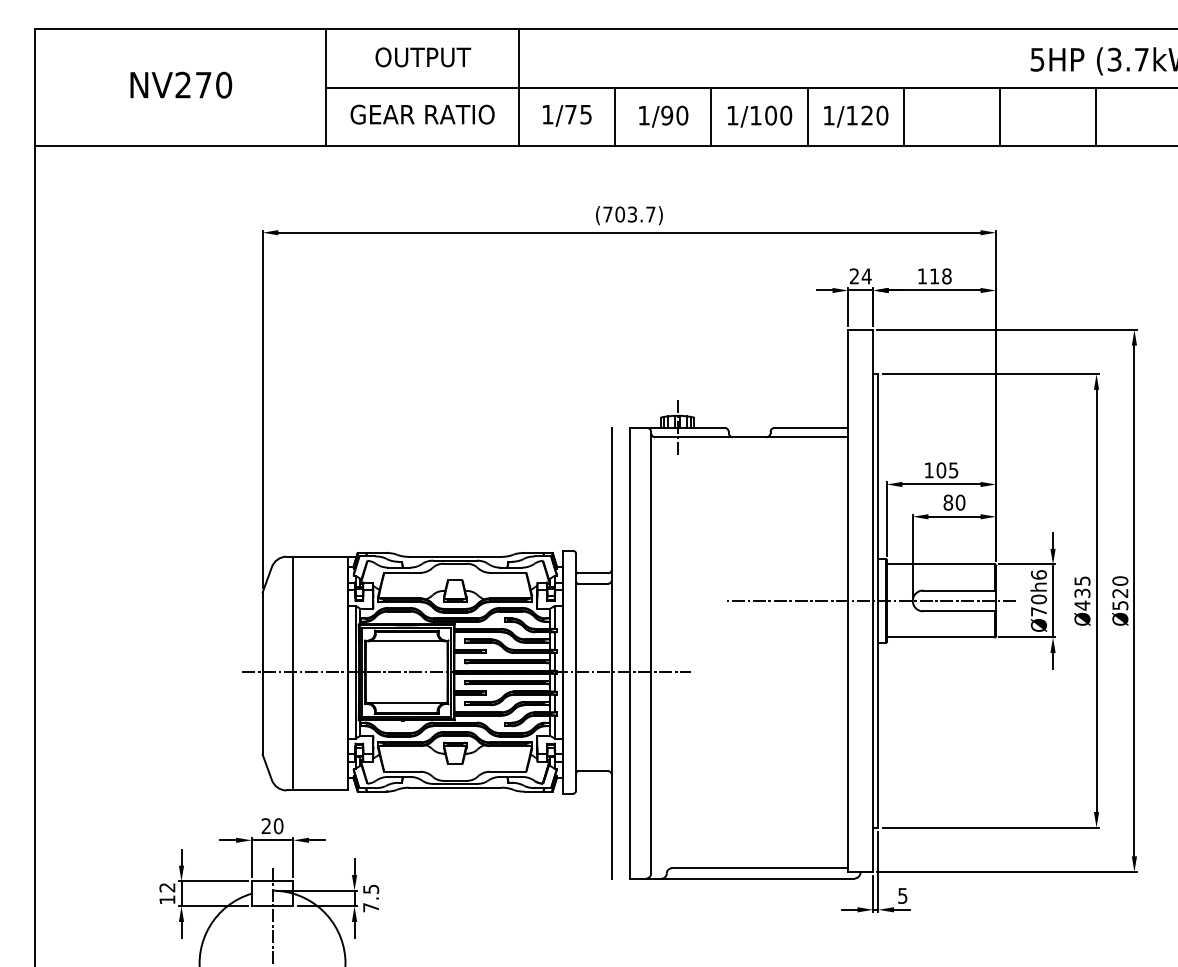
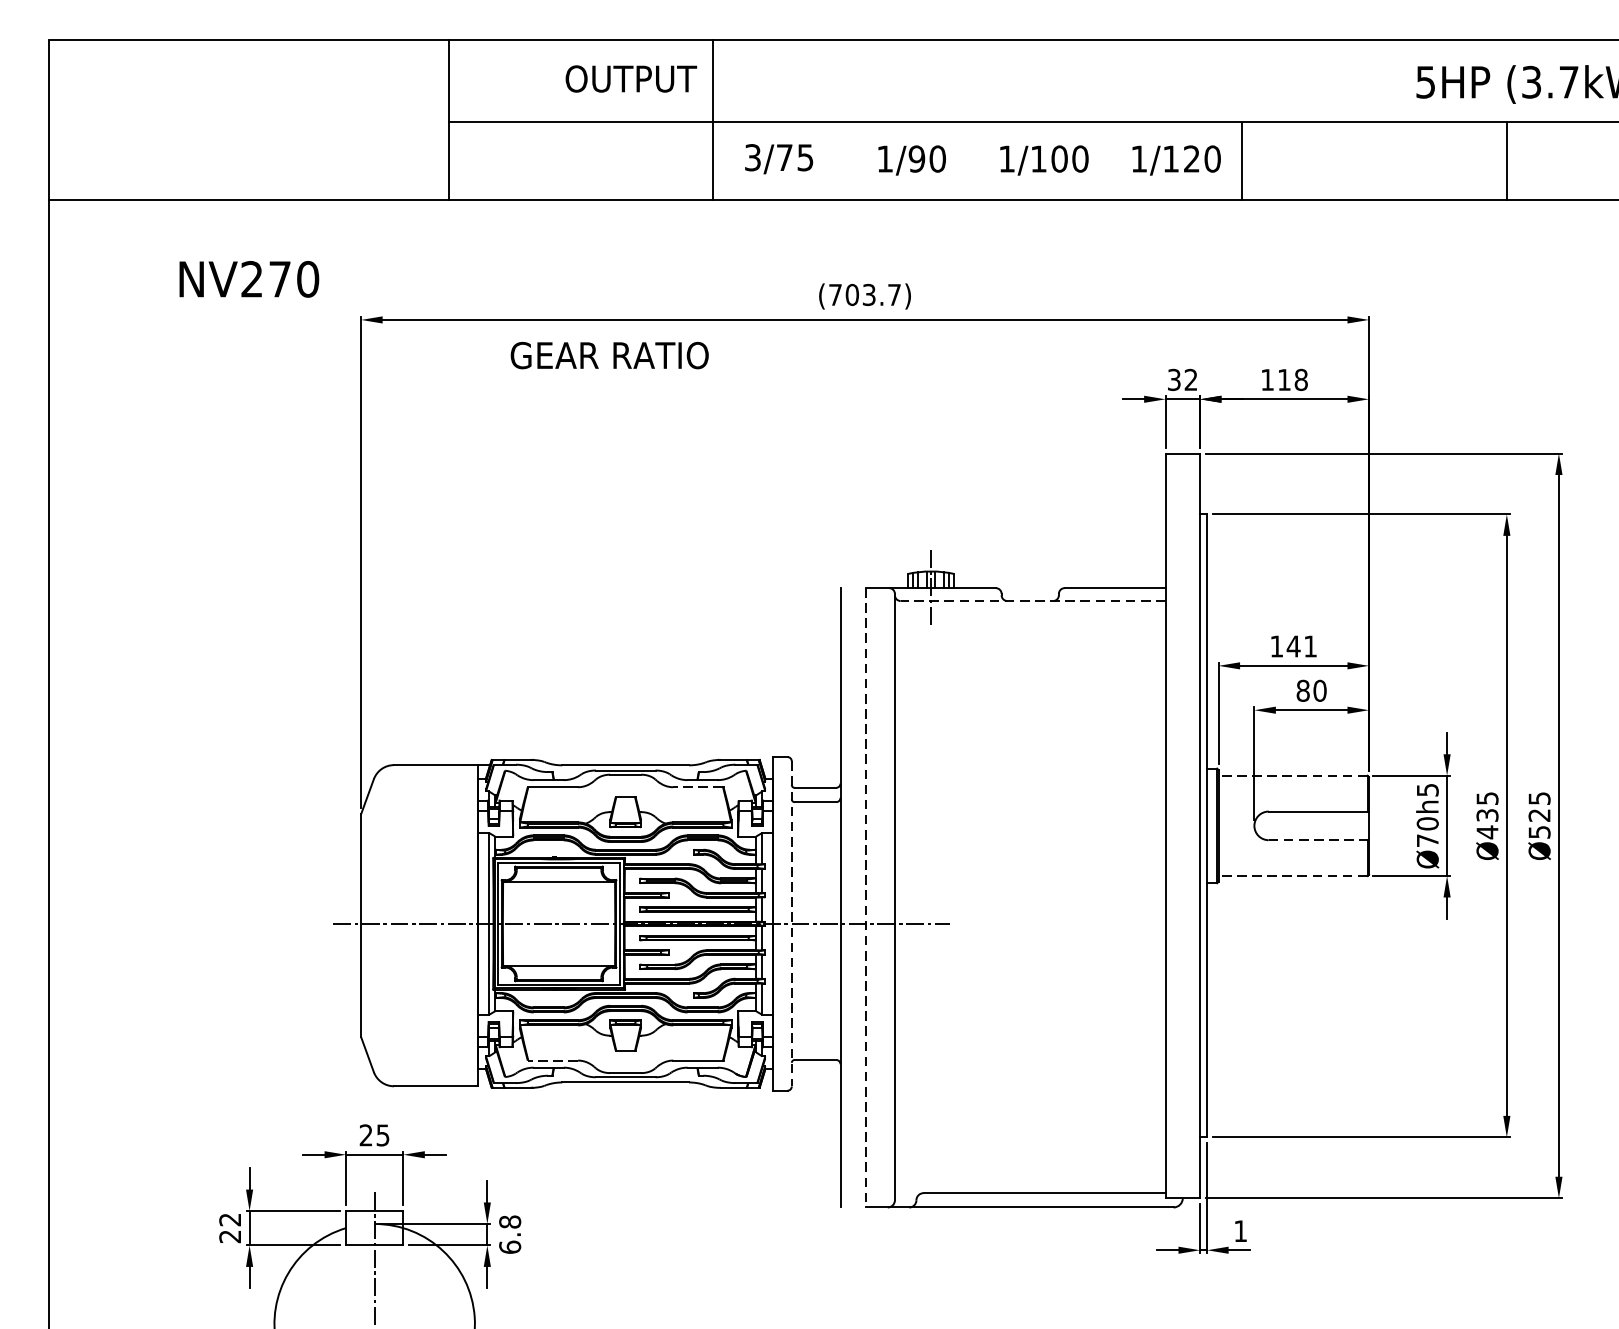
text: (423, 57) -> (631, 79), moved
text: (181, 84) -> (249, 278), moved
text: (422, 114) -> (609, 355), moved
text: (547, 114) -> (752, 157), 1/75 -> 3/75
line: (615, 116) -> (845, 160), removed
line: (711, 116) -> (977, 160), removed
line: (807, 116) -> (1109, 160), removed
line: (1000, 116) -> (1374, 160), removed
text: (860, 276) -> (1182, 380), 24 -> 32
line: (751, 437) -> (1032, 601), solid -> dashed
text: (947, 470) -> (1302, 646), 105 -> 141
line: (940, 564) -> (1292, 775), solid -> dashed
line: (507, 572) -> (697, 786), solid -> dashed
text: (1038, 574) -> (1427, 789), Ø70h6 -> Ø70h5
text: (1120, 580) -> (1539, 797), Ø520 -> Ø525
line: (871, 600) -> (1197, 825), removed
line: (959, 611) -> (1318, 840), solid -> dashed
line: (940, 637) -> (1292, 876), solid -> dashed
line: (630, 653) -> (866, 898), solid -> dashed
line: (576, 672) -> (792, 924), solid -> dashed
line: (292, 673) -> (402, 925), removed
line: (401, 771) -> (551, 1060), solid -> dashed
text: (278, 826) -> (382, 1135), 20 -> 25
text: (902, 895) -> (1240, 1230), 5 -> 1
text: (371, 898) -> (510, 1234), 7.5 -> 6.8
text: (167, 899) -> (230, 1236), 12 -> 22

